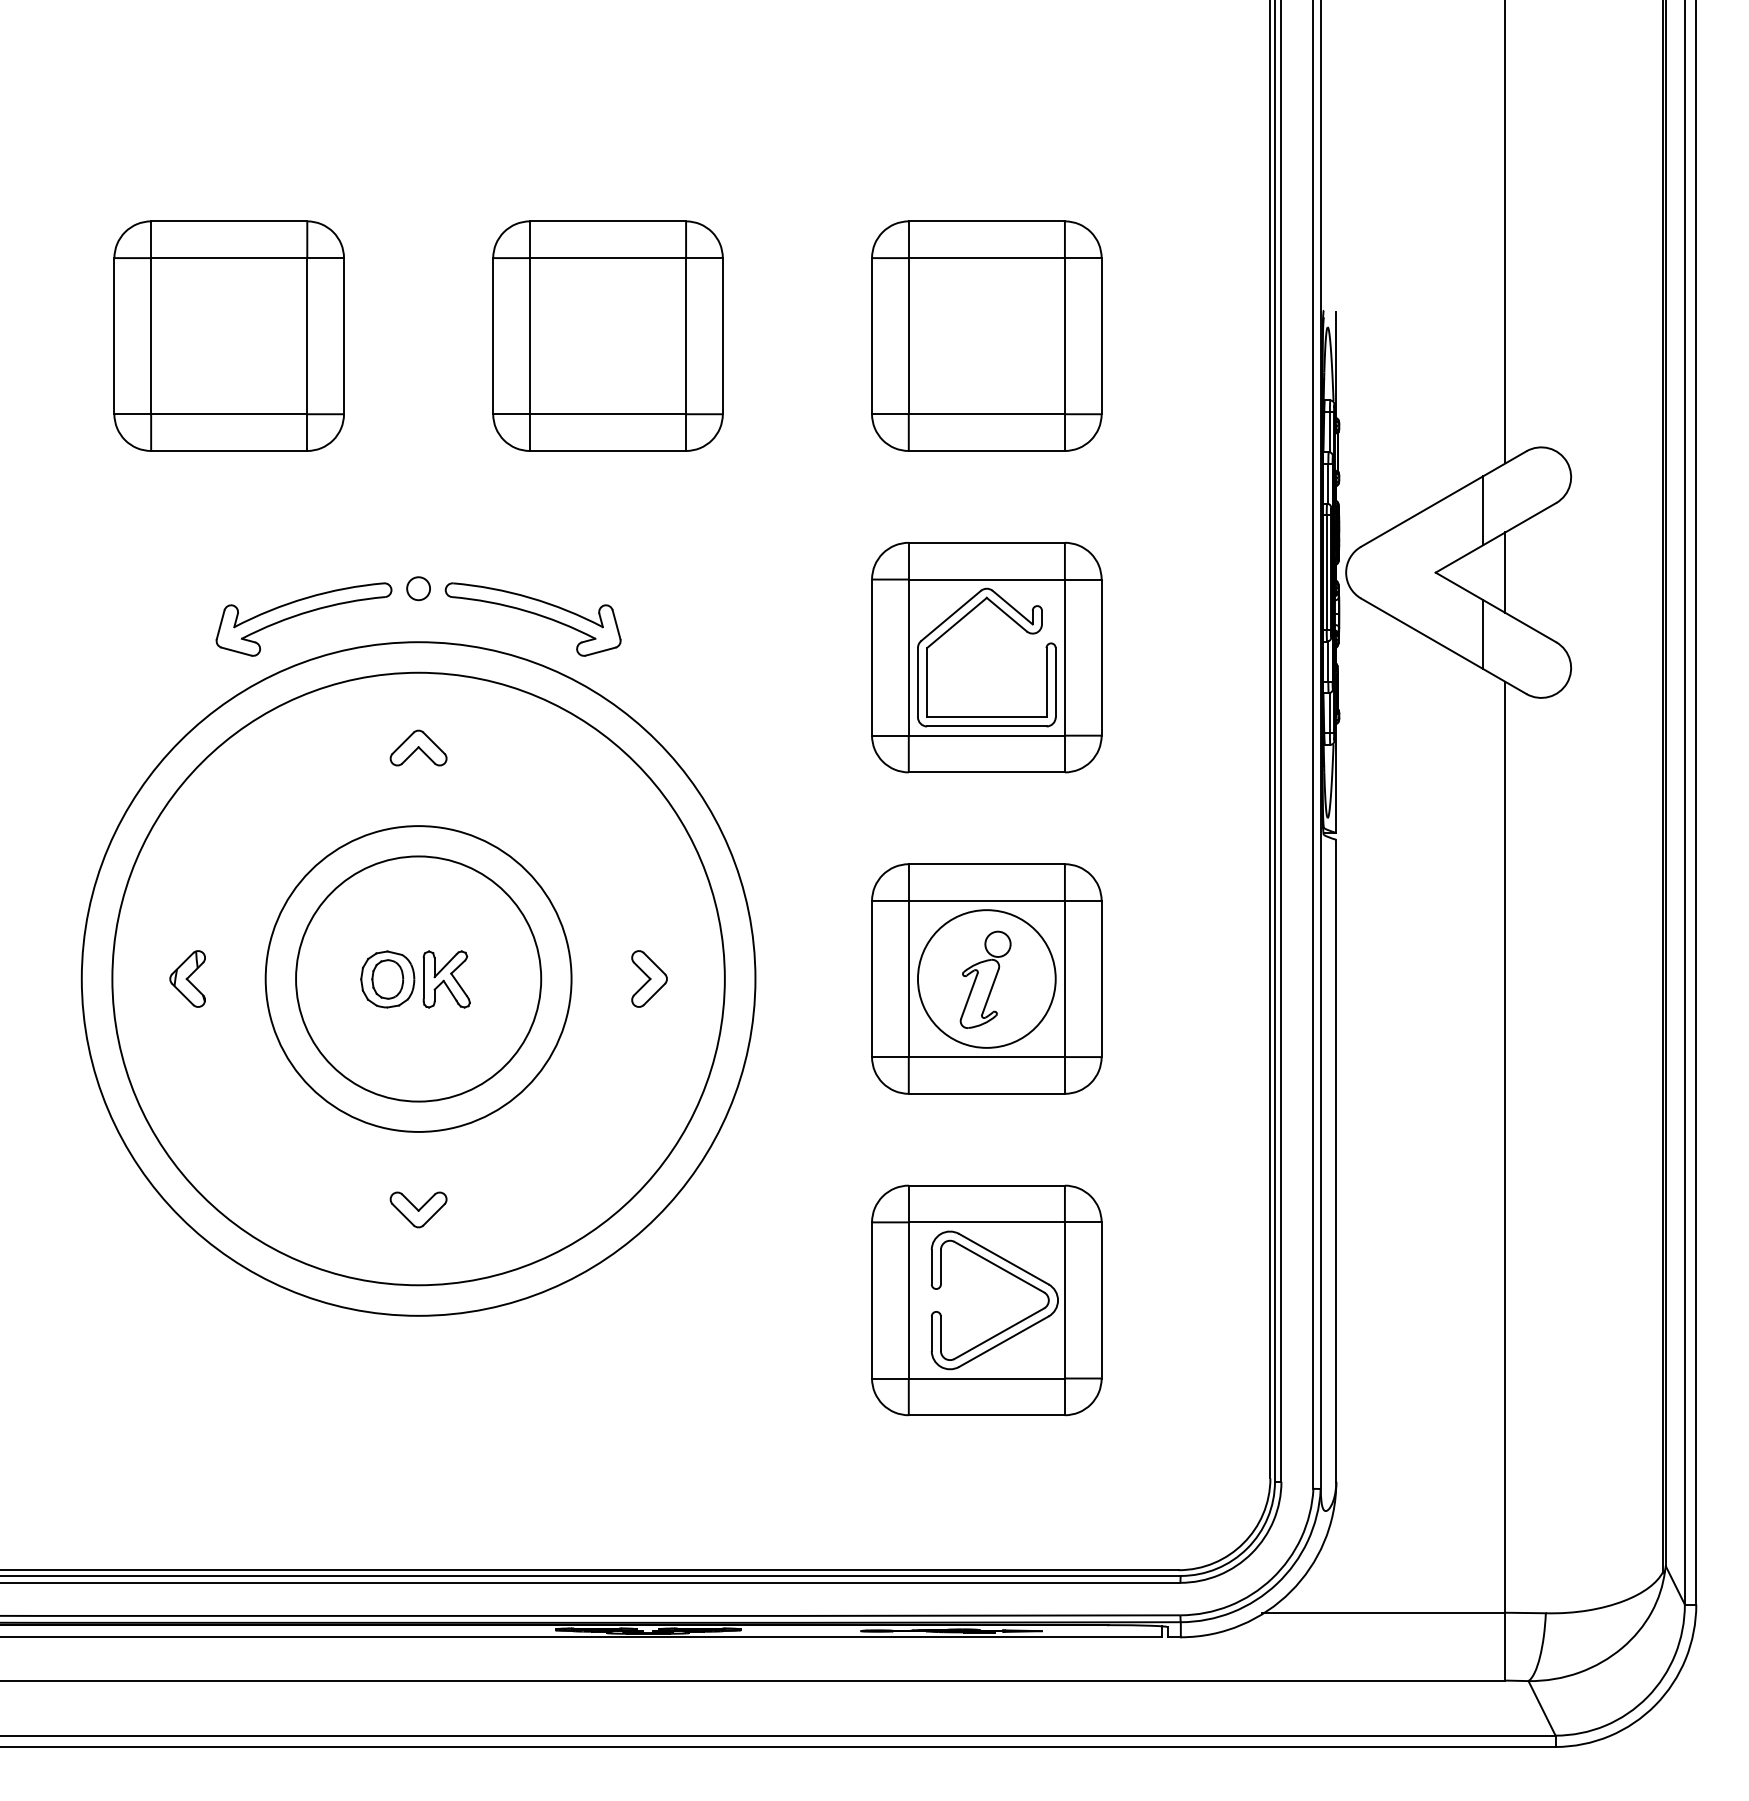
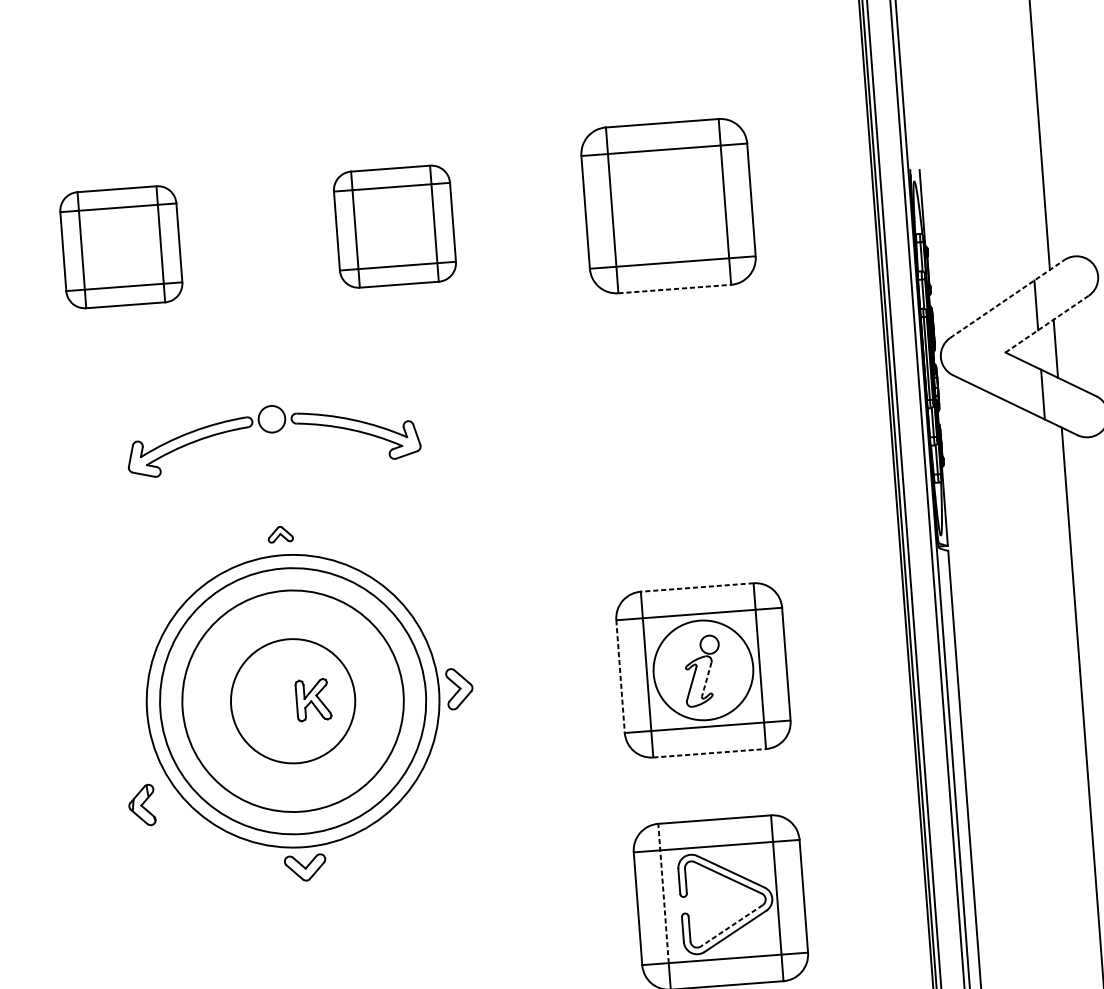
part: (228, 335) -> (120, 246), size x0.7
part: (607, 335) -> (394, 226), size x0.7
line: (987, 450) -> (675, 288), solid -> dashed
line: (1444, 498) -> (1007, 298), solid -> dashed
line: (1495, 537) -> (1046, 323), solid -> dashed
circle: (418, 588) -> (271, 419), size x1.6
part: (986, 657) -> (685, 438), removed
part: (418, 747) -> (280, 534), size x0.6
line: (986, 864) -> (696, 587), solid -> dashed
part: (187, 978) -> (141, 805), moved
circle: (418, 978) -> (292, 700), size x0.6
circle: (418, 978) -> (292, 700), size x0.6
circle: (418, 978) -> (292, 700), size x0.7
part: (387, 979) -> (270, 703), removed
line: (872, 979) -> (620, 676), solid -> dashed
line: (990, 992) -> (706, 679), solid -> dashed
line: (987, 1093) -> (710, 753), solid -> dashed
line: (908, 1281) -> (663, 893), solid -> dashed
line: (998, 1333) -> (731, 925), solid -> dashed

